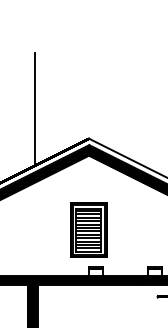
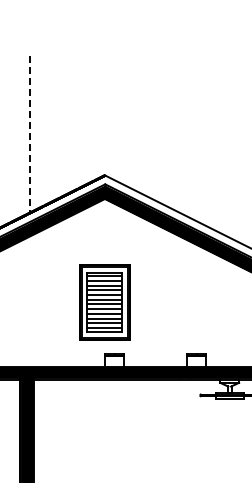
line: (35, 109) -> (30, 134), solid -> dashed

